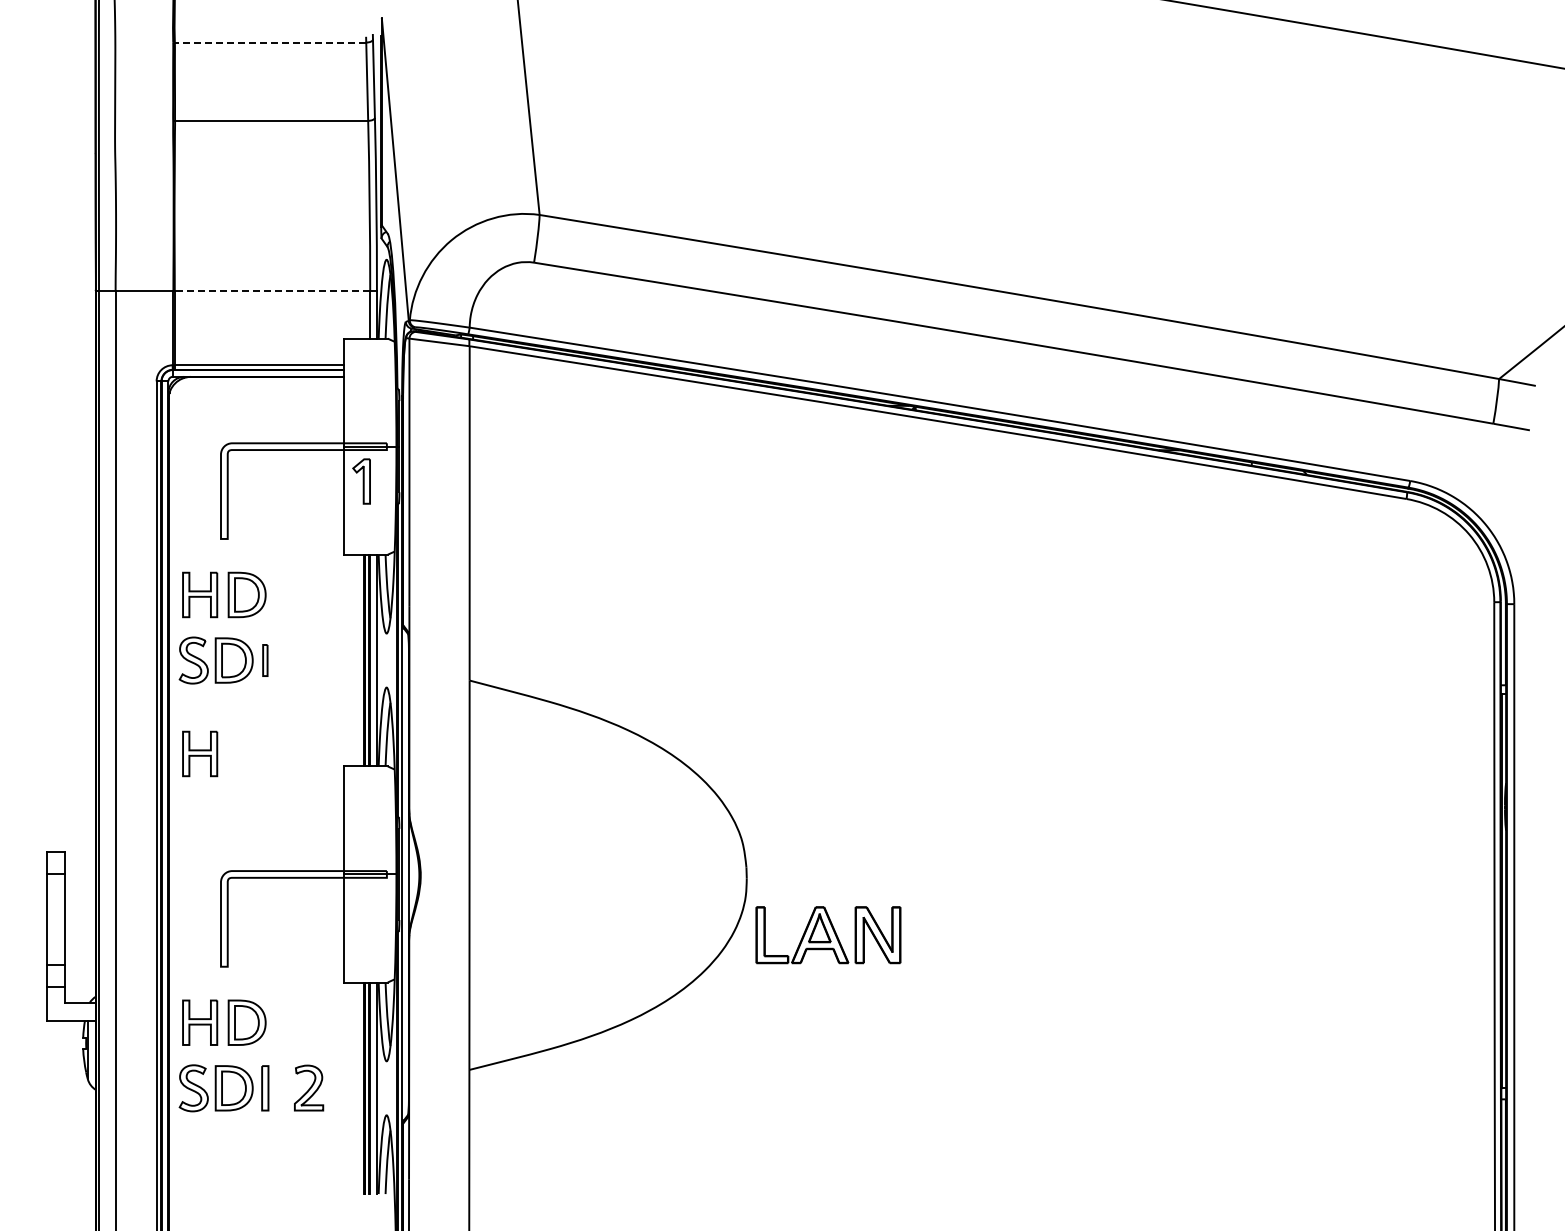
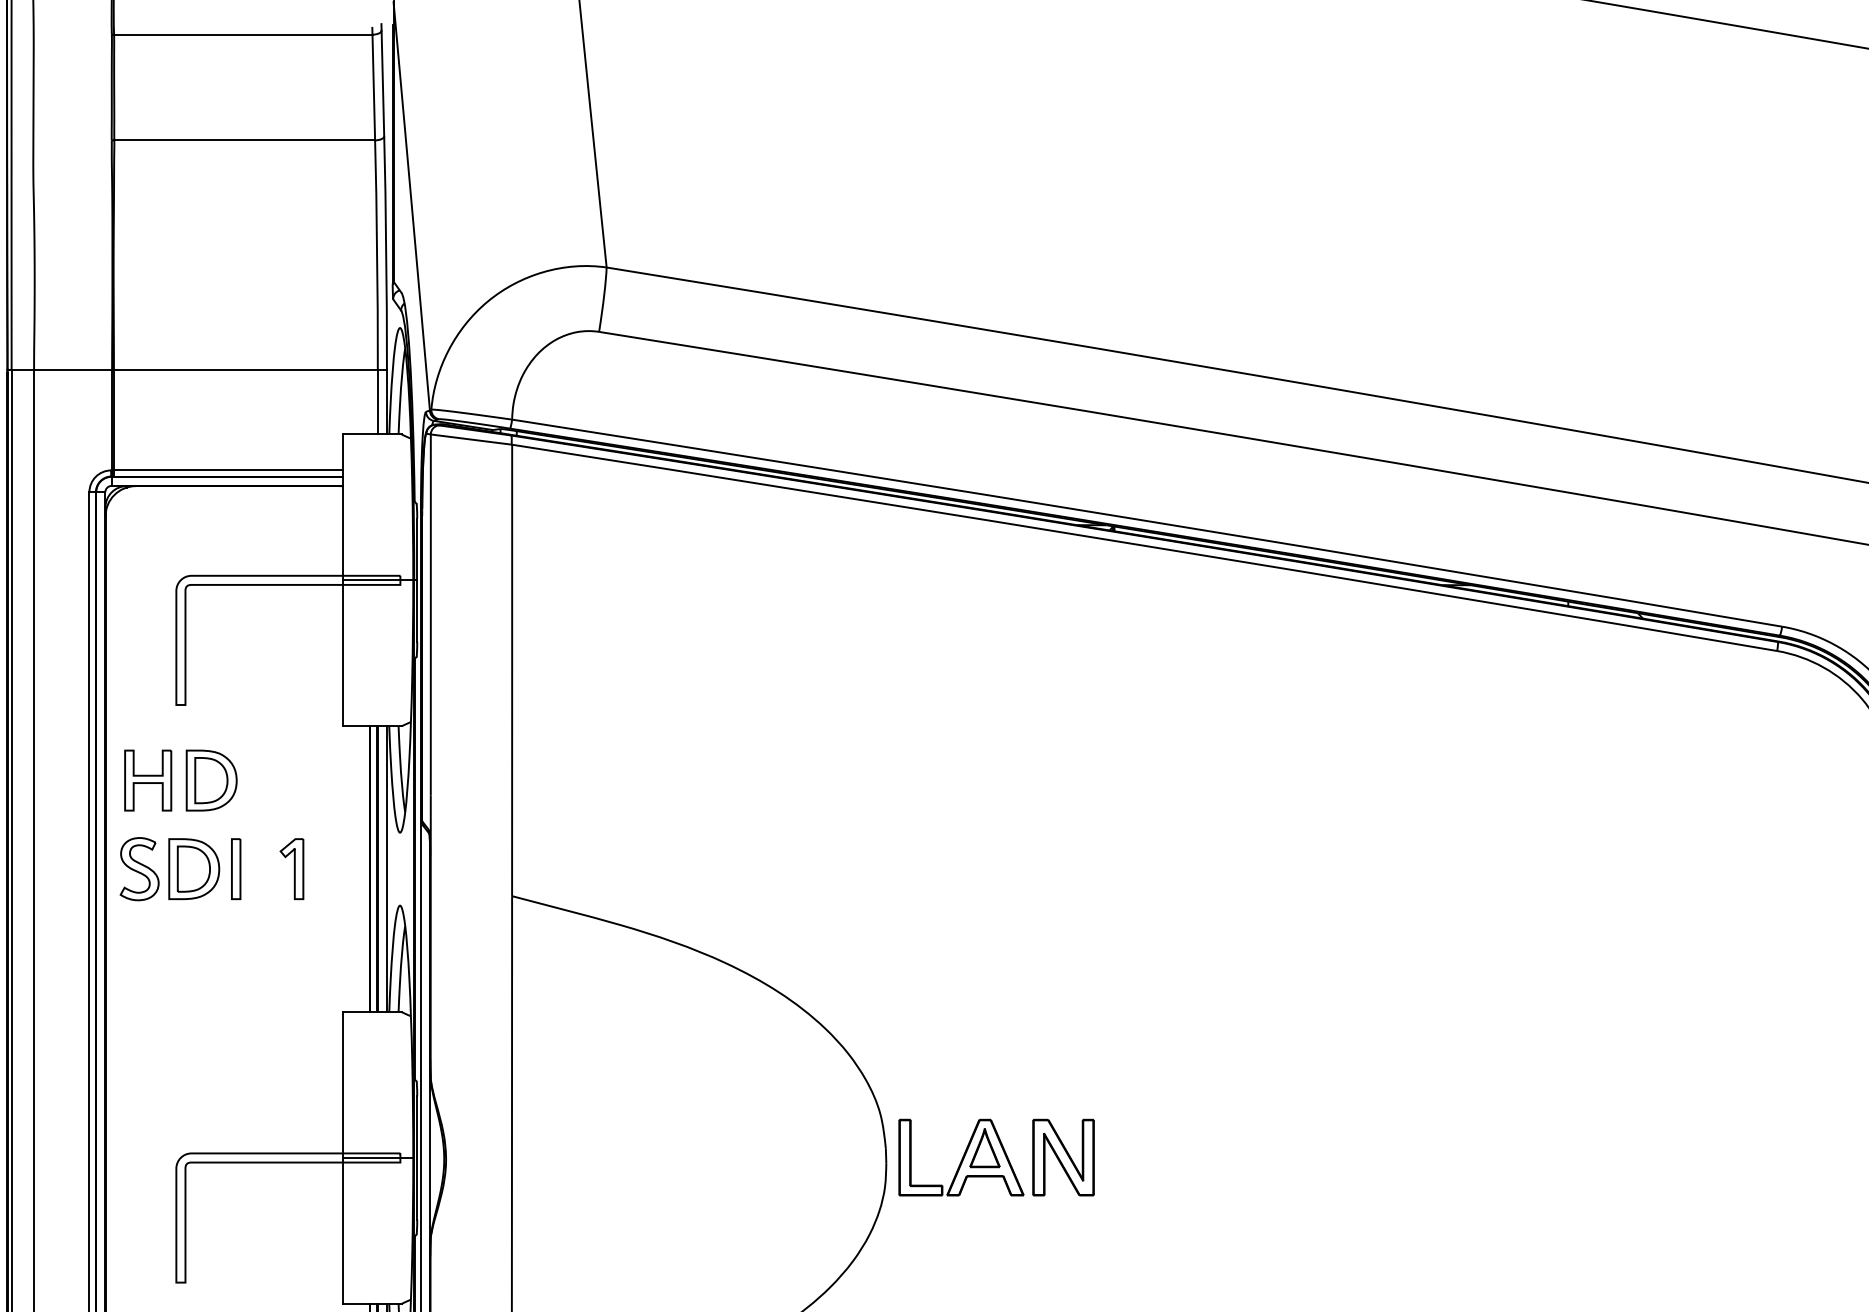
line: (270, 42) -> (243, 34), dashed -> solid
line: (272, 290) -> (245, 369), dashed -> solid
part: (361, 481) -> (291, 869), moved
part: (265, 660) -> (236, 869), size x1.43
part: (200, 753) -> (148, 994), removed
part: (828, 935) -> (996, 1158), moved

